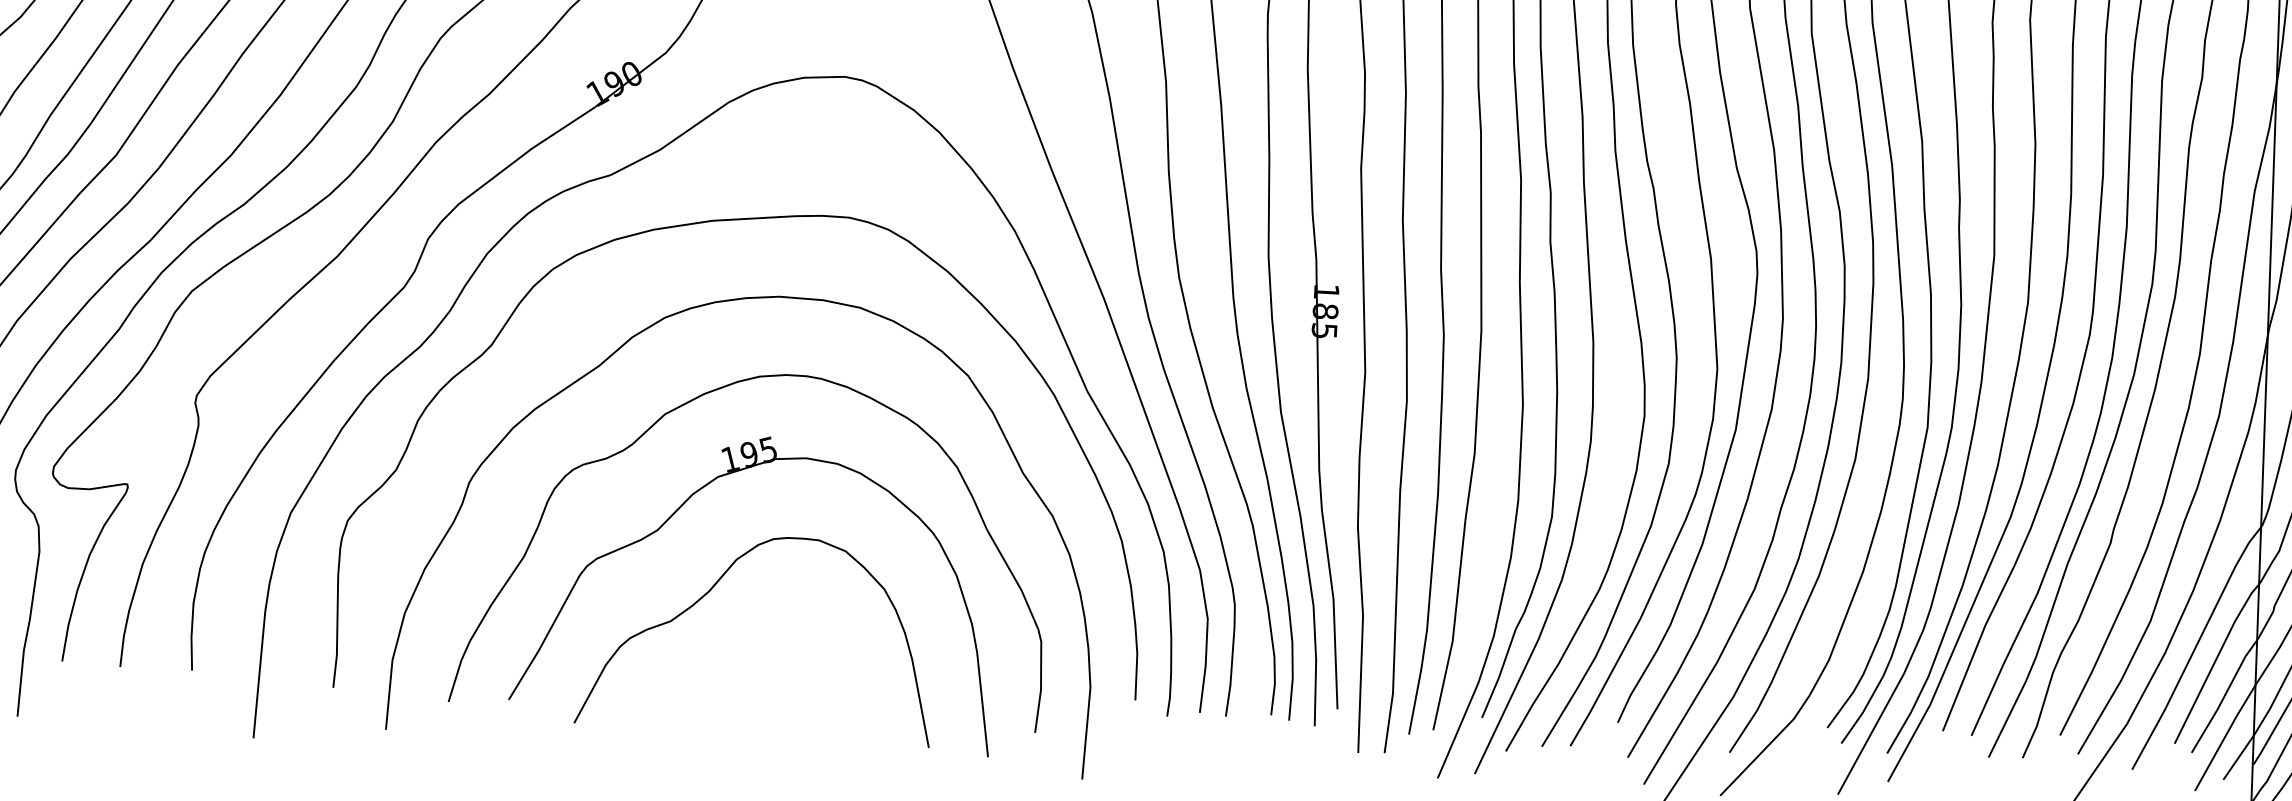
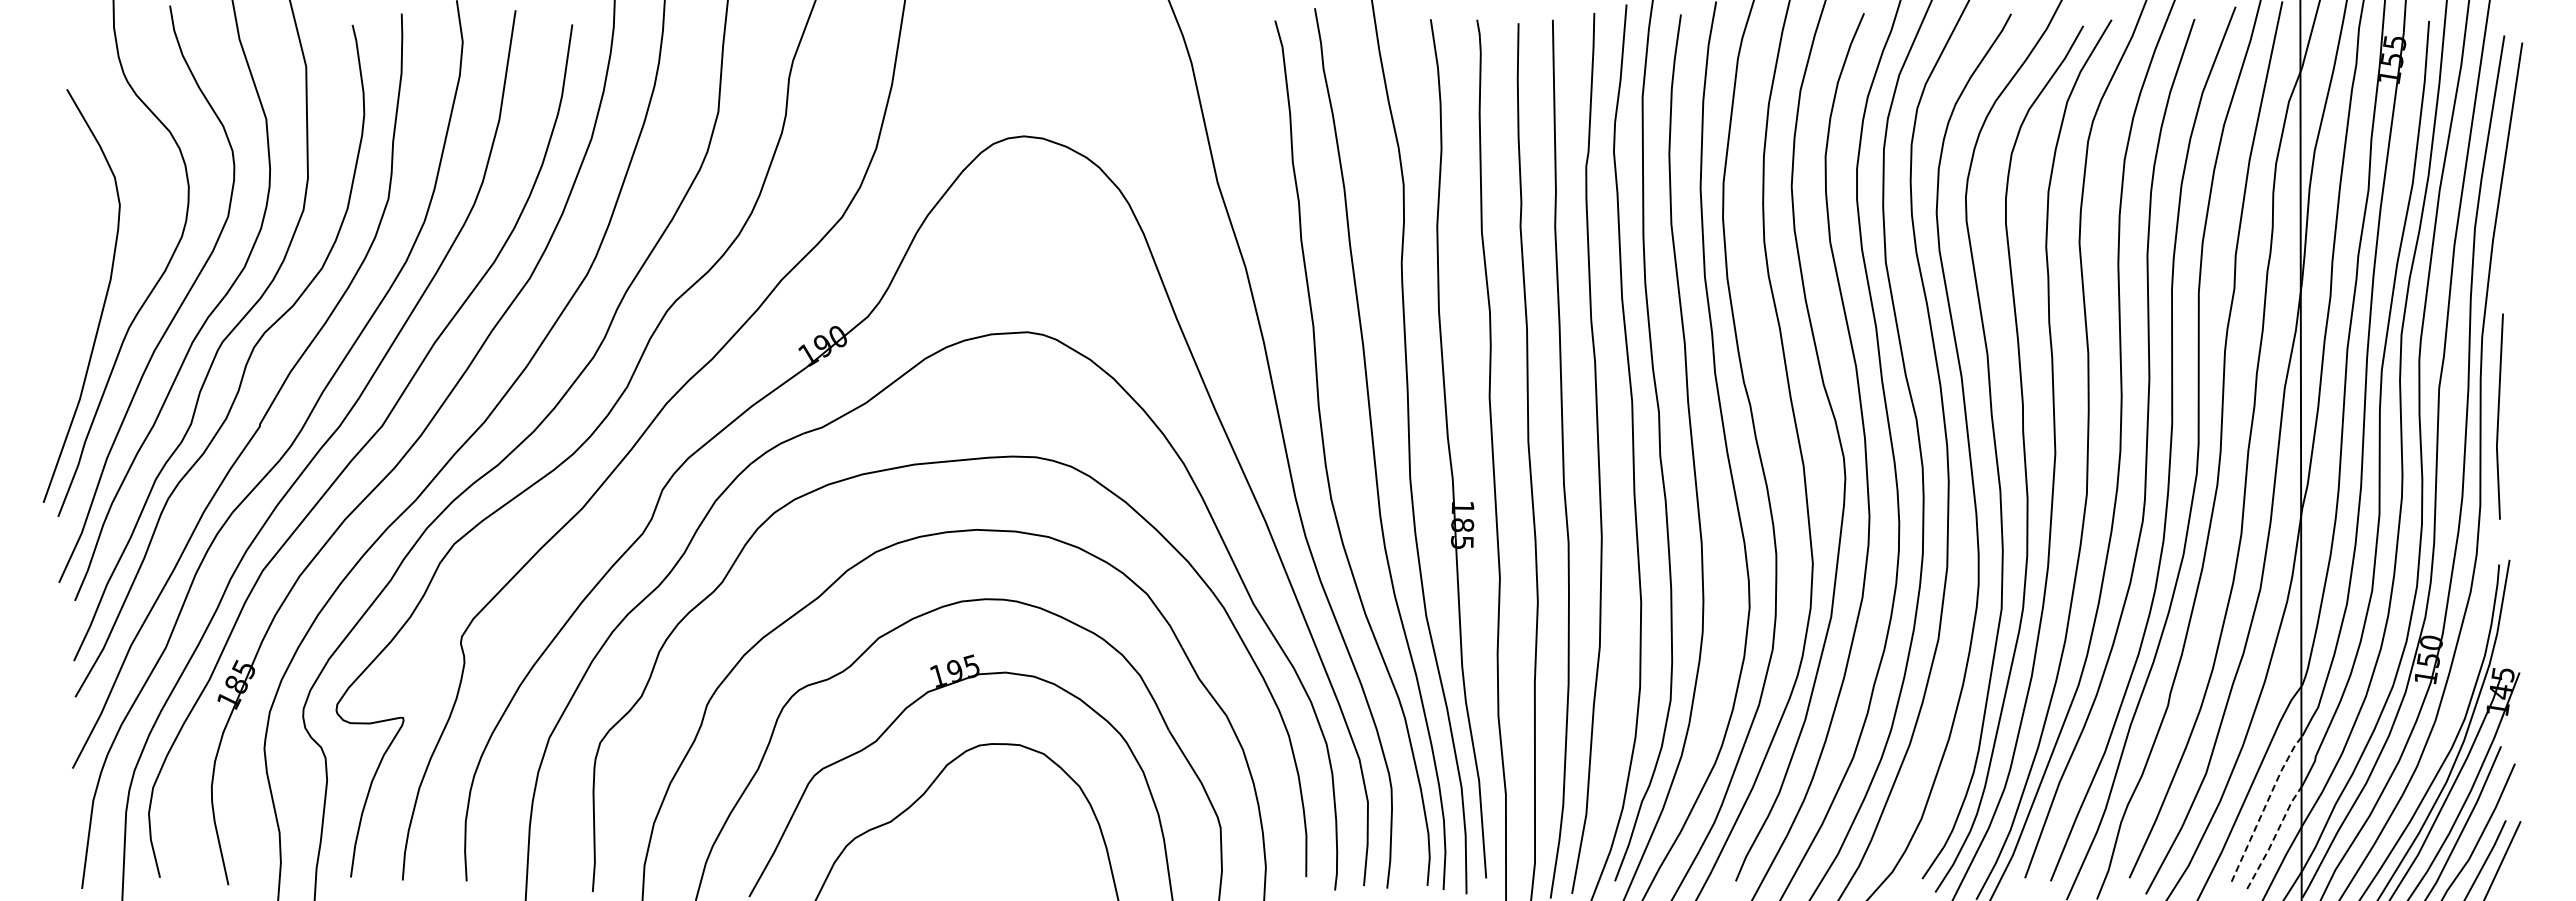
line: (2215, 660) -> (2265, 806), solid -> dashed
line: (2224, 695) -> (2274, 837), solid -> dashed

